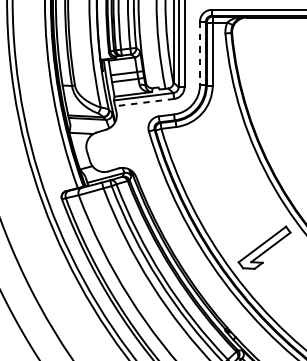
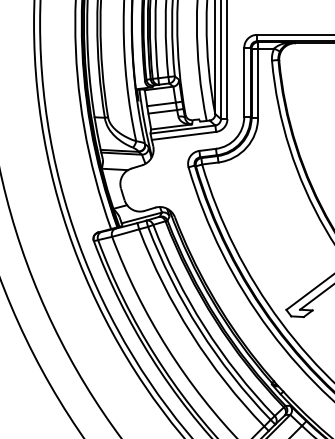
line: (200, 53) -> (244, 82), dashed -> solid
line: (144, 102) -> (183, 135), dashed -> solid

